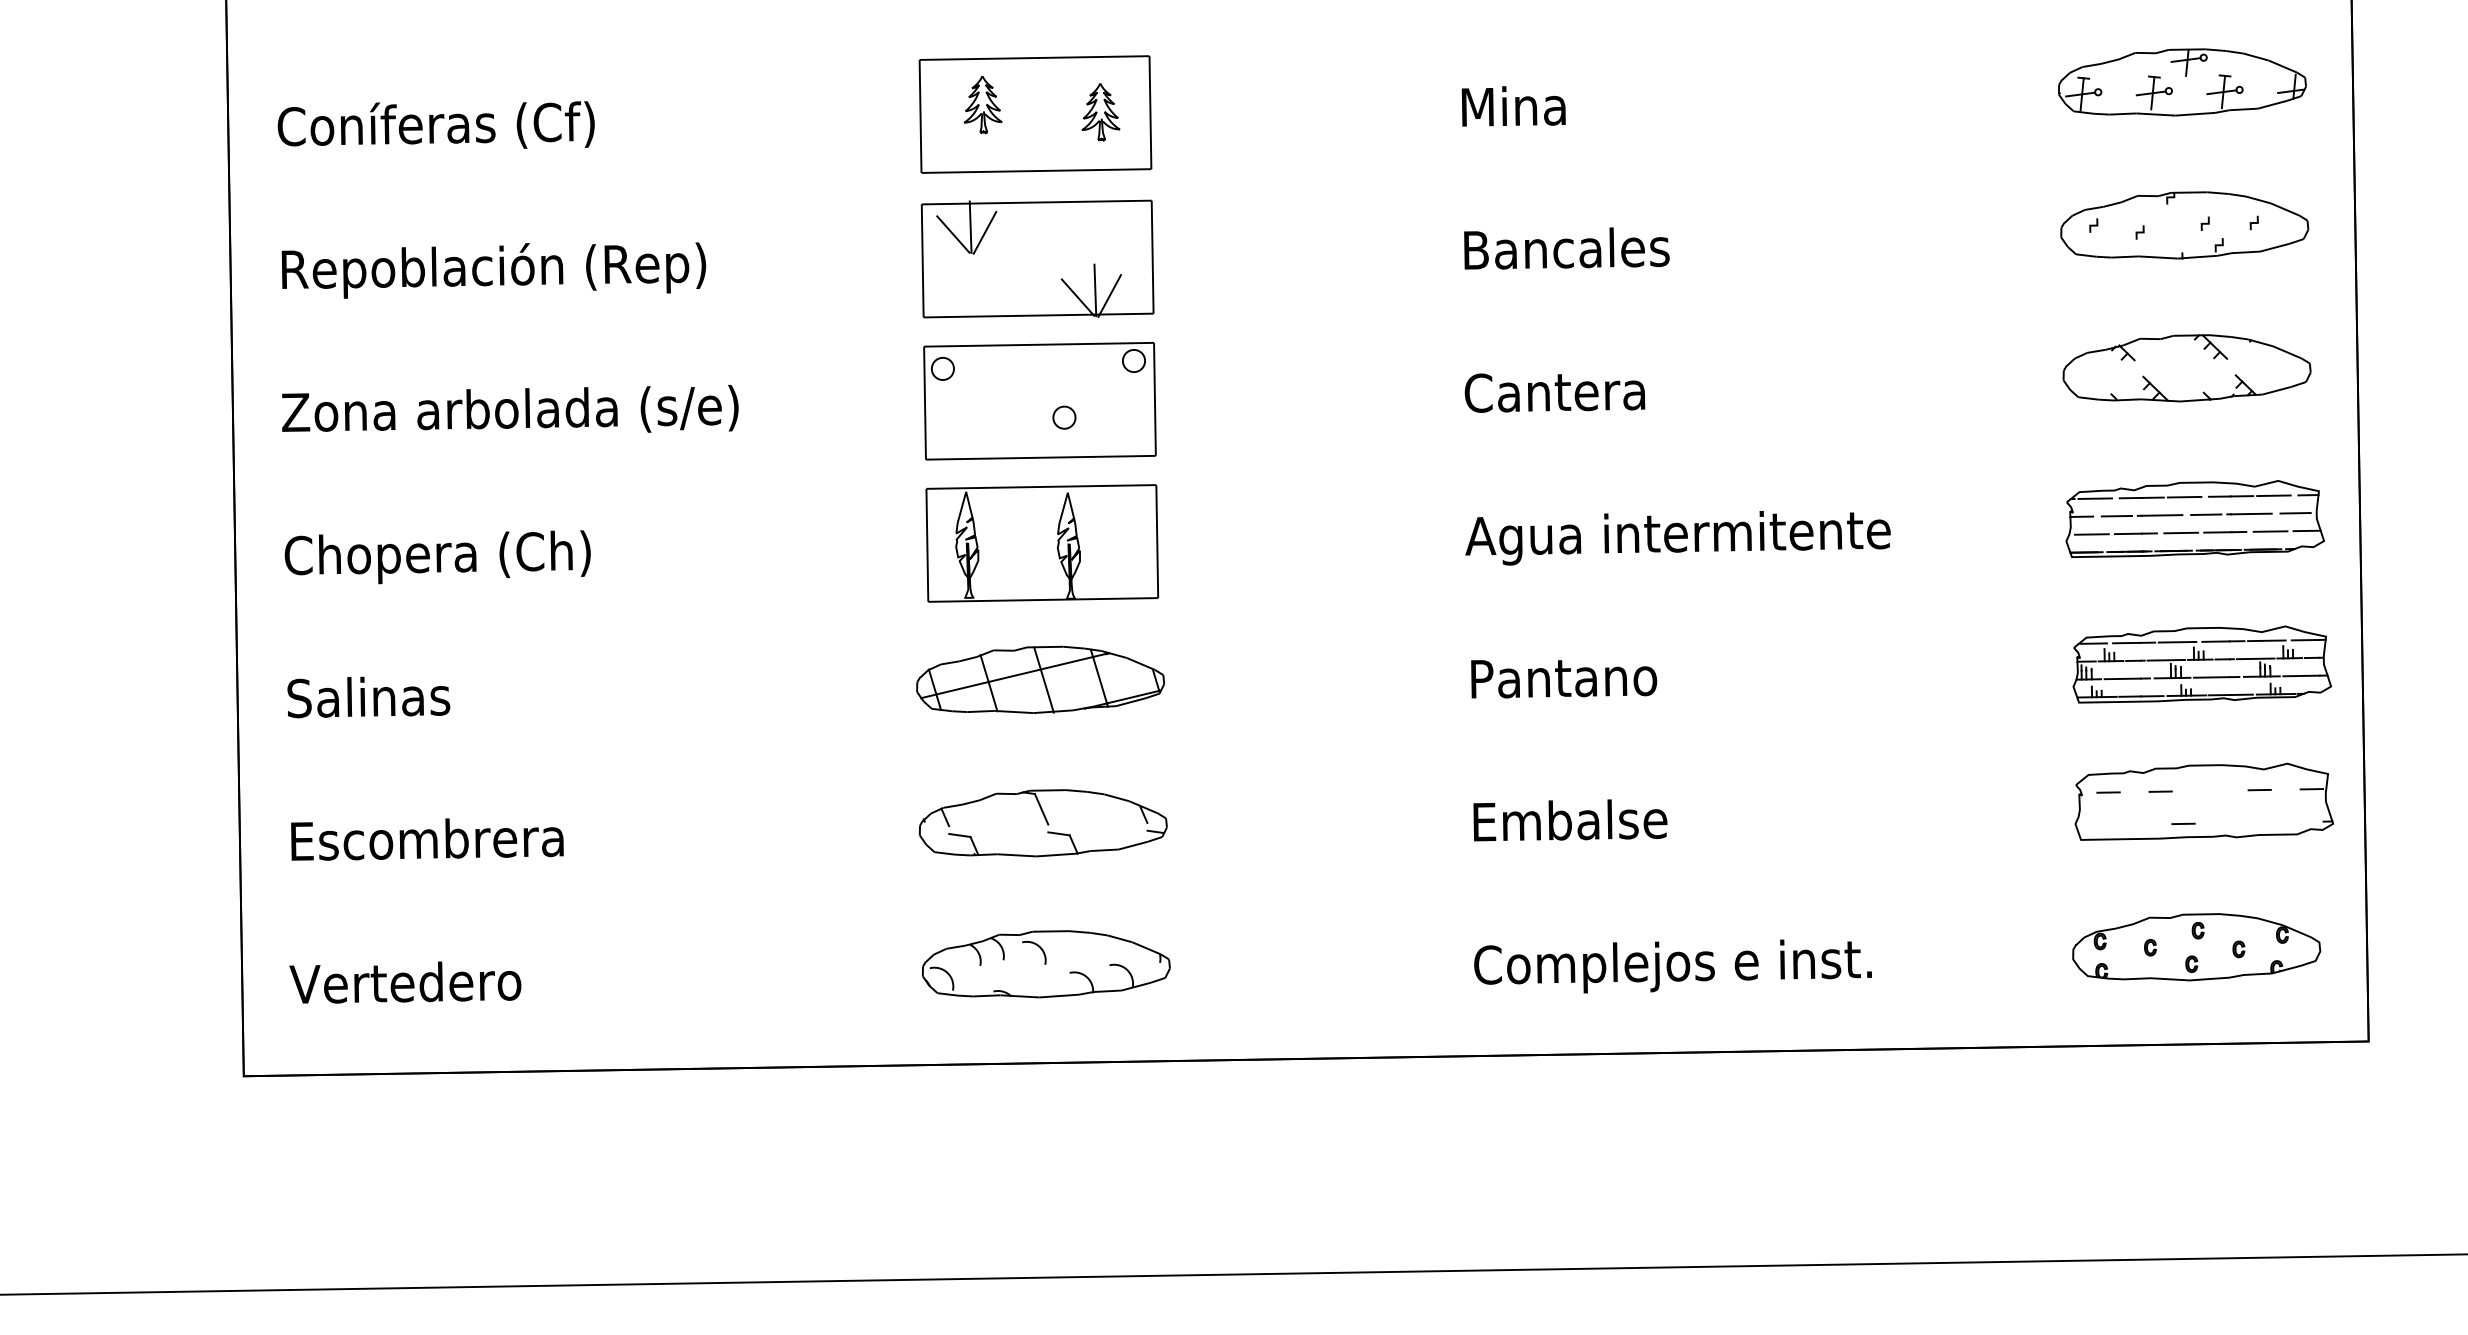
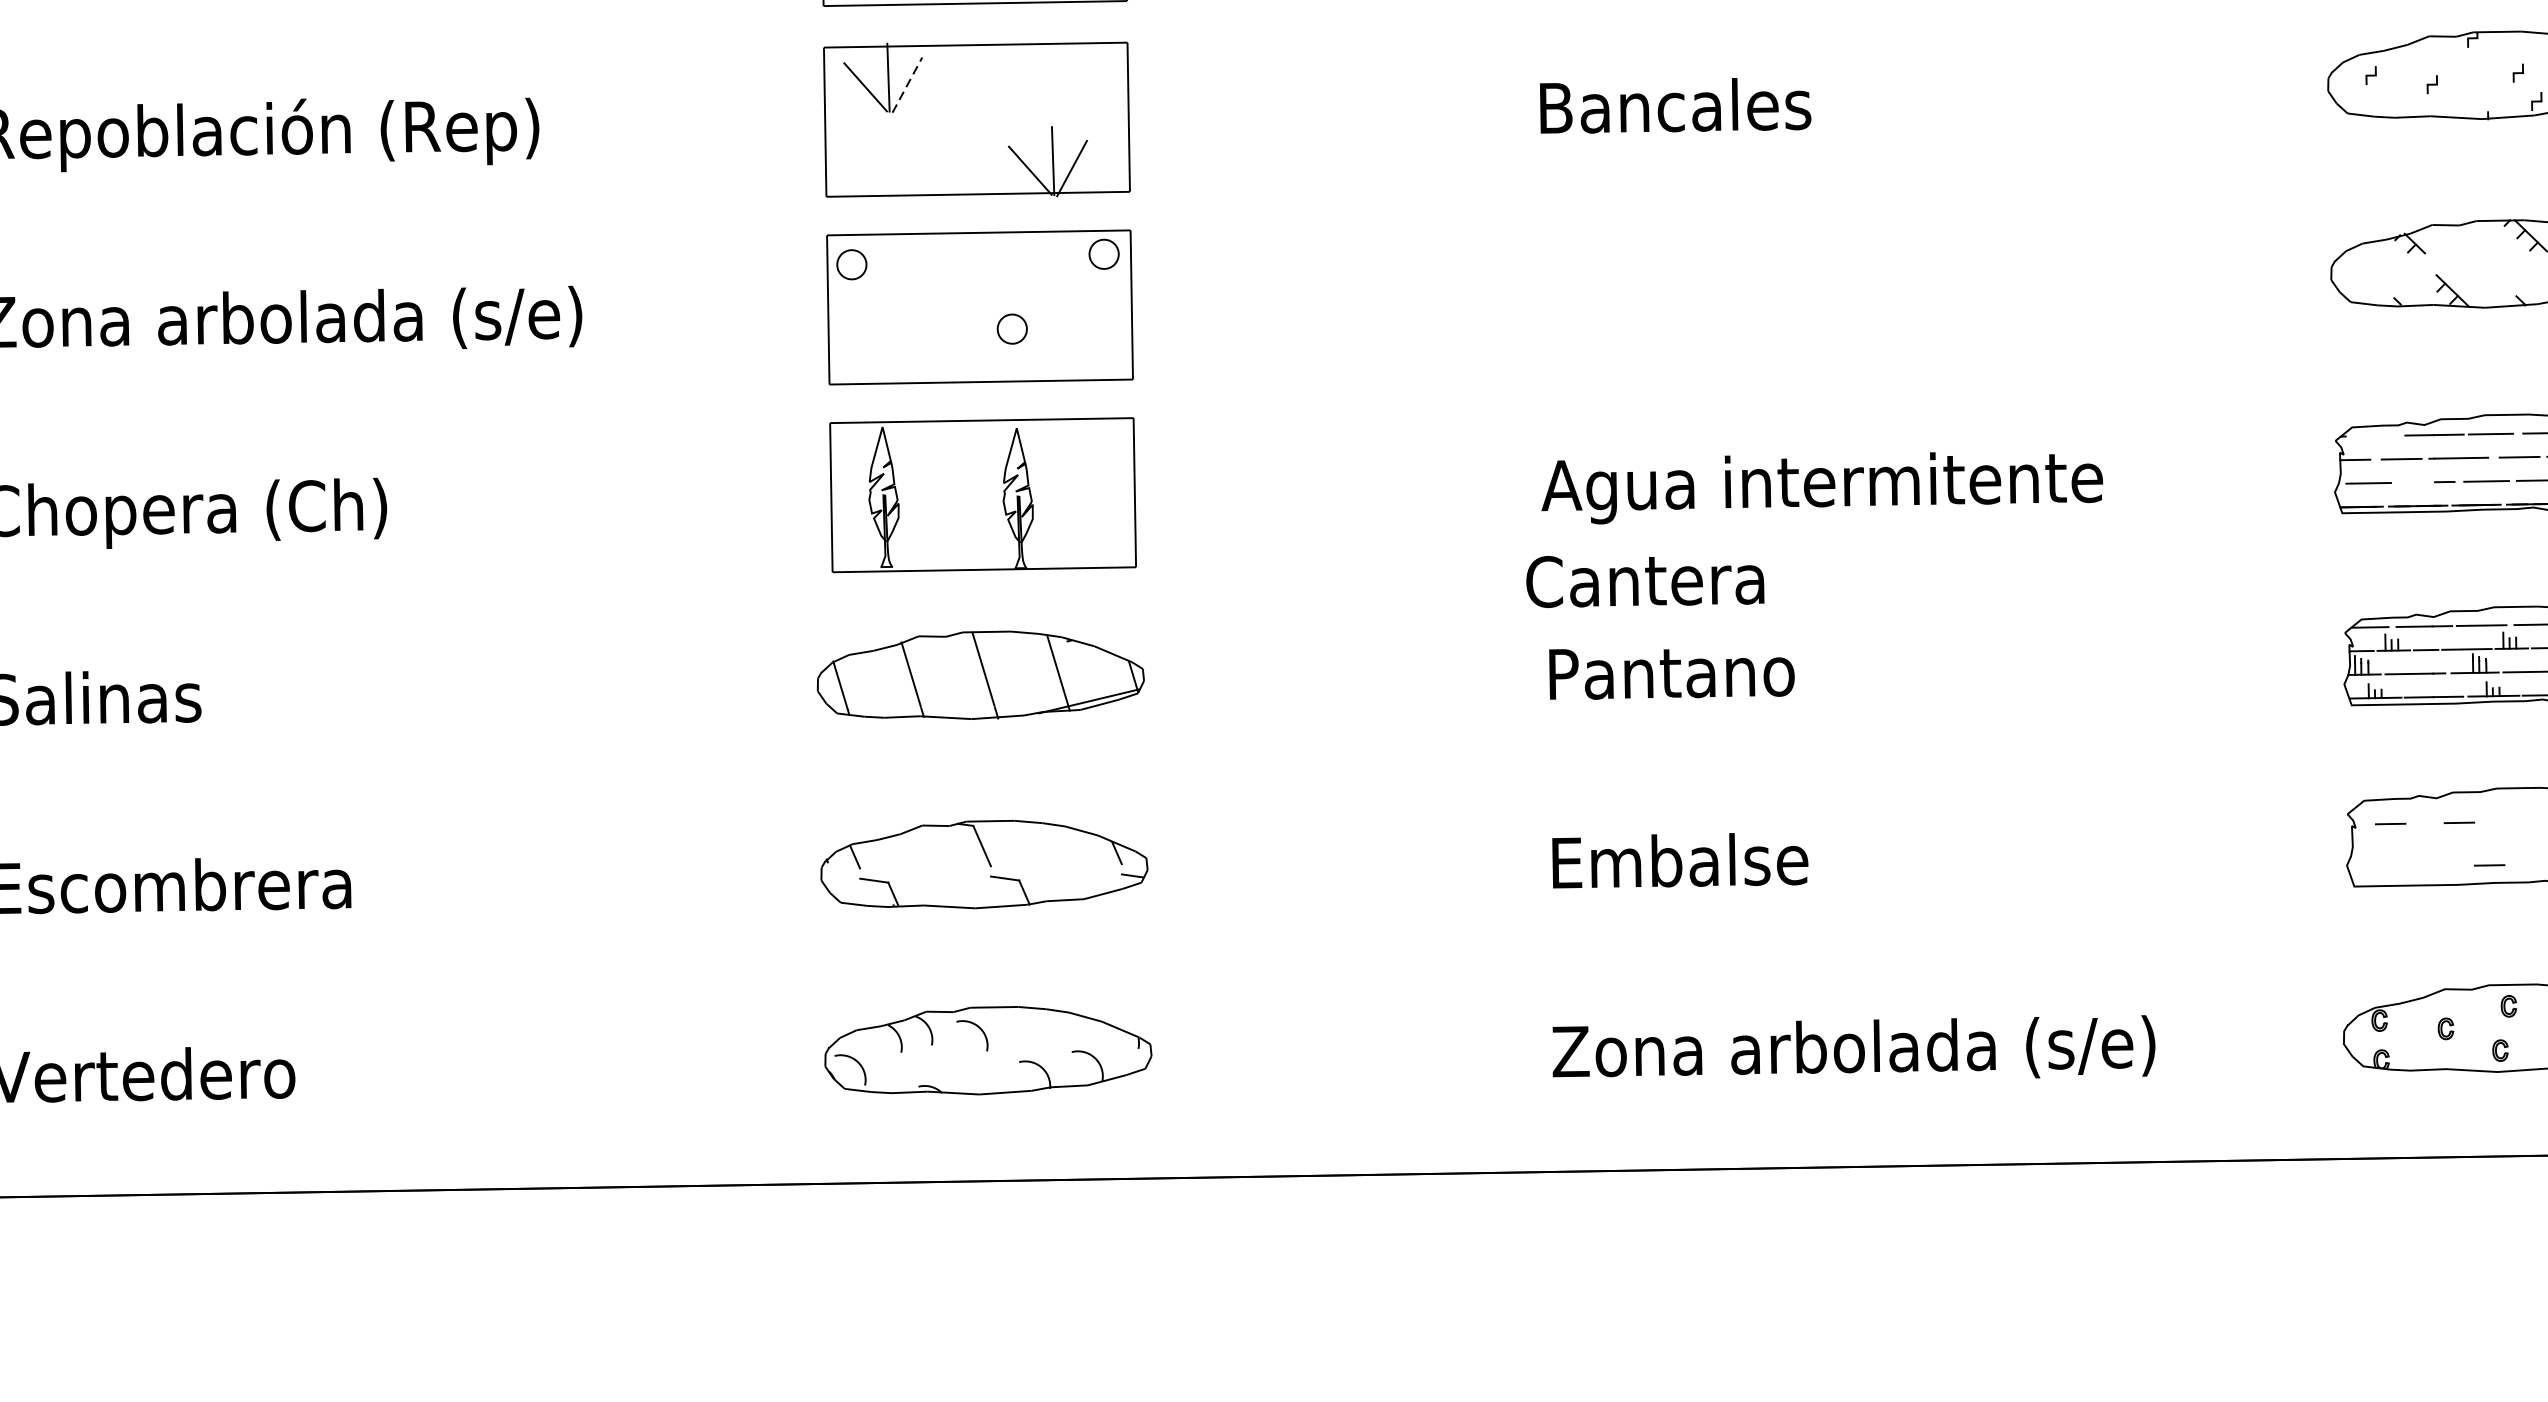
line: (984, 232) -> (906, 84), solid -> dashed
text: (1554, 392) -> (1644, 581), moved
line: (2095, 498) -> (2373, 435), removed
line: (2128, 533) -> (2416, 482), removed
line: (1013, 675) -> (945, 669), removed
text: (1701, 965) -> (1853, 1052), Complejos e inst. -> Zona arbolada (s/e)

